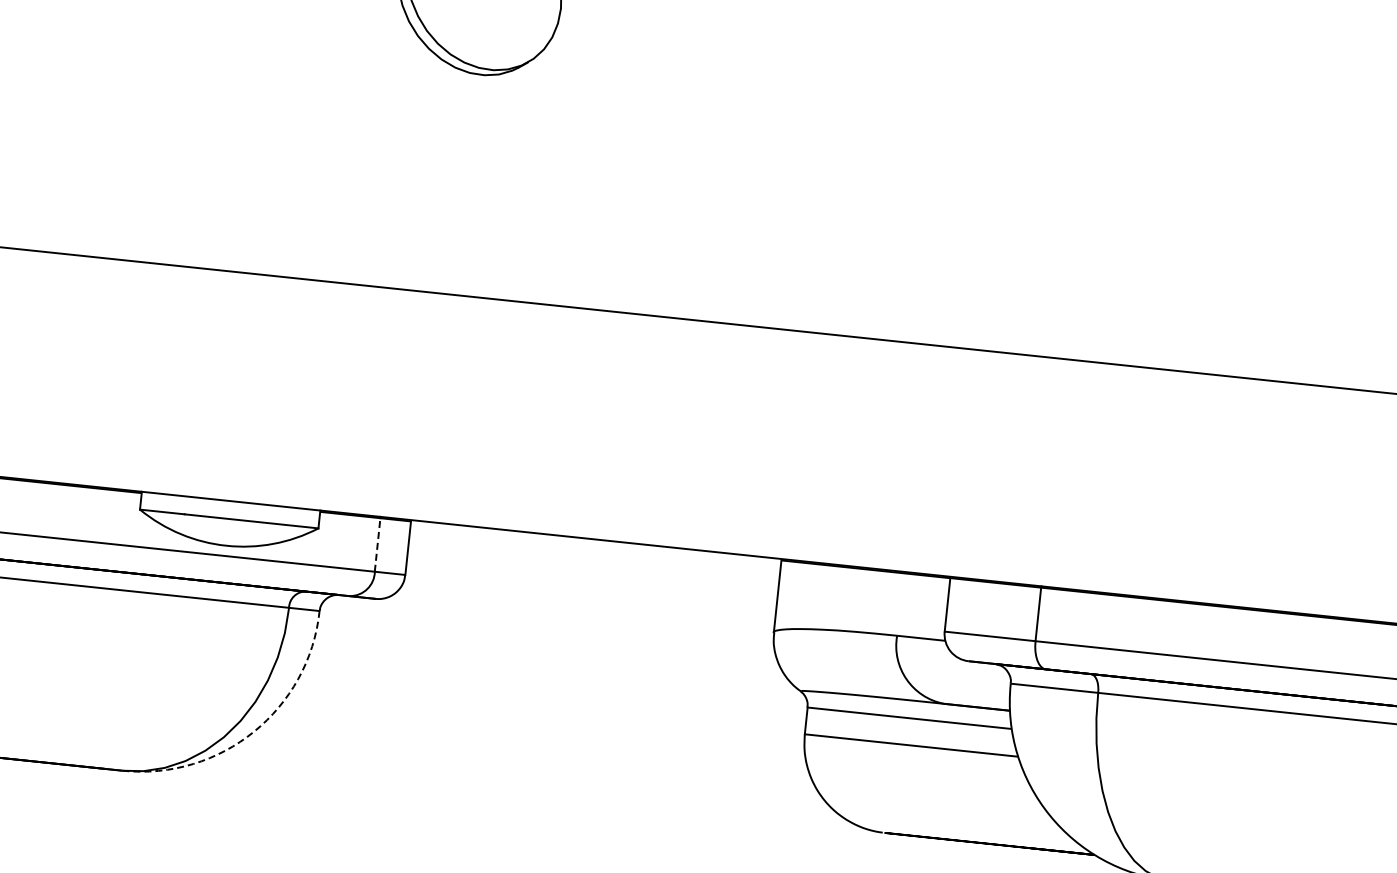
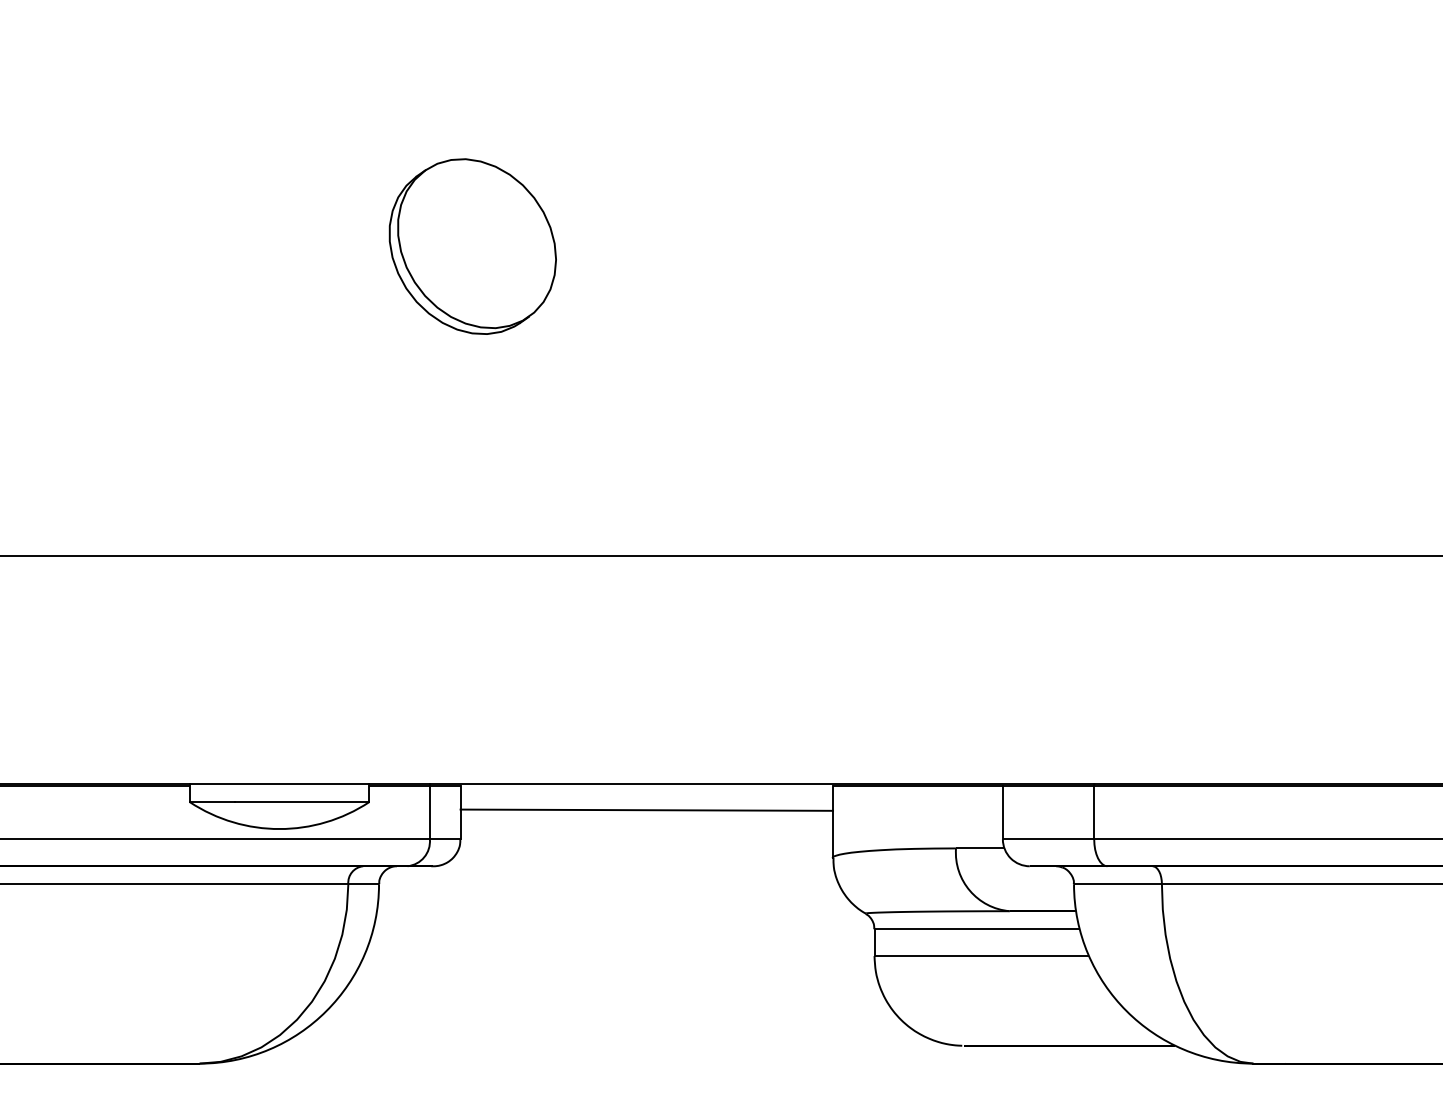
line: (377, 544) -> (429, 812), dashed -> solid
line: (593, 564) -> (646, 809), added
arc: (254, 732) -> (326, 1011), dashed -> solid

